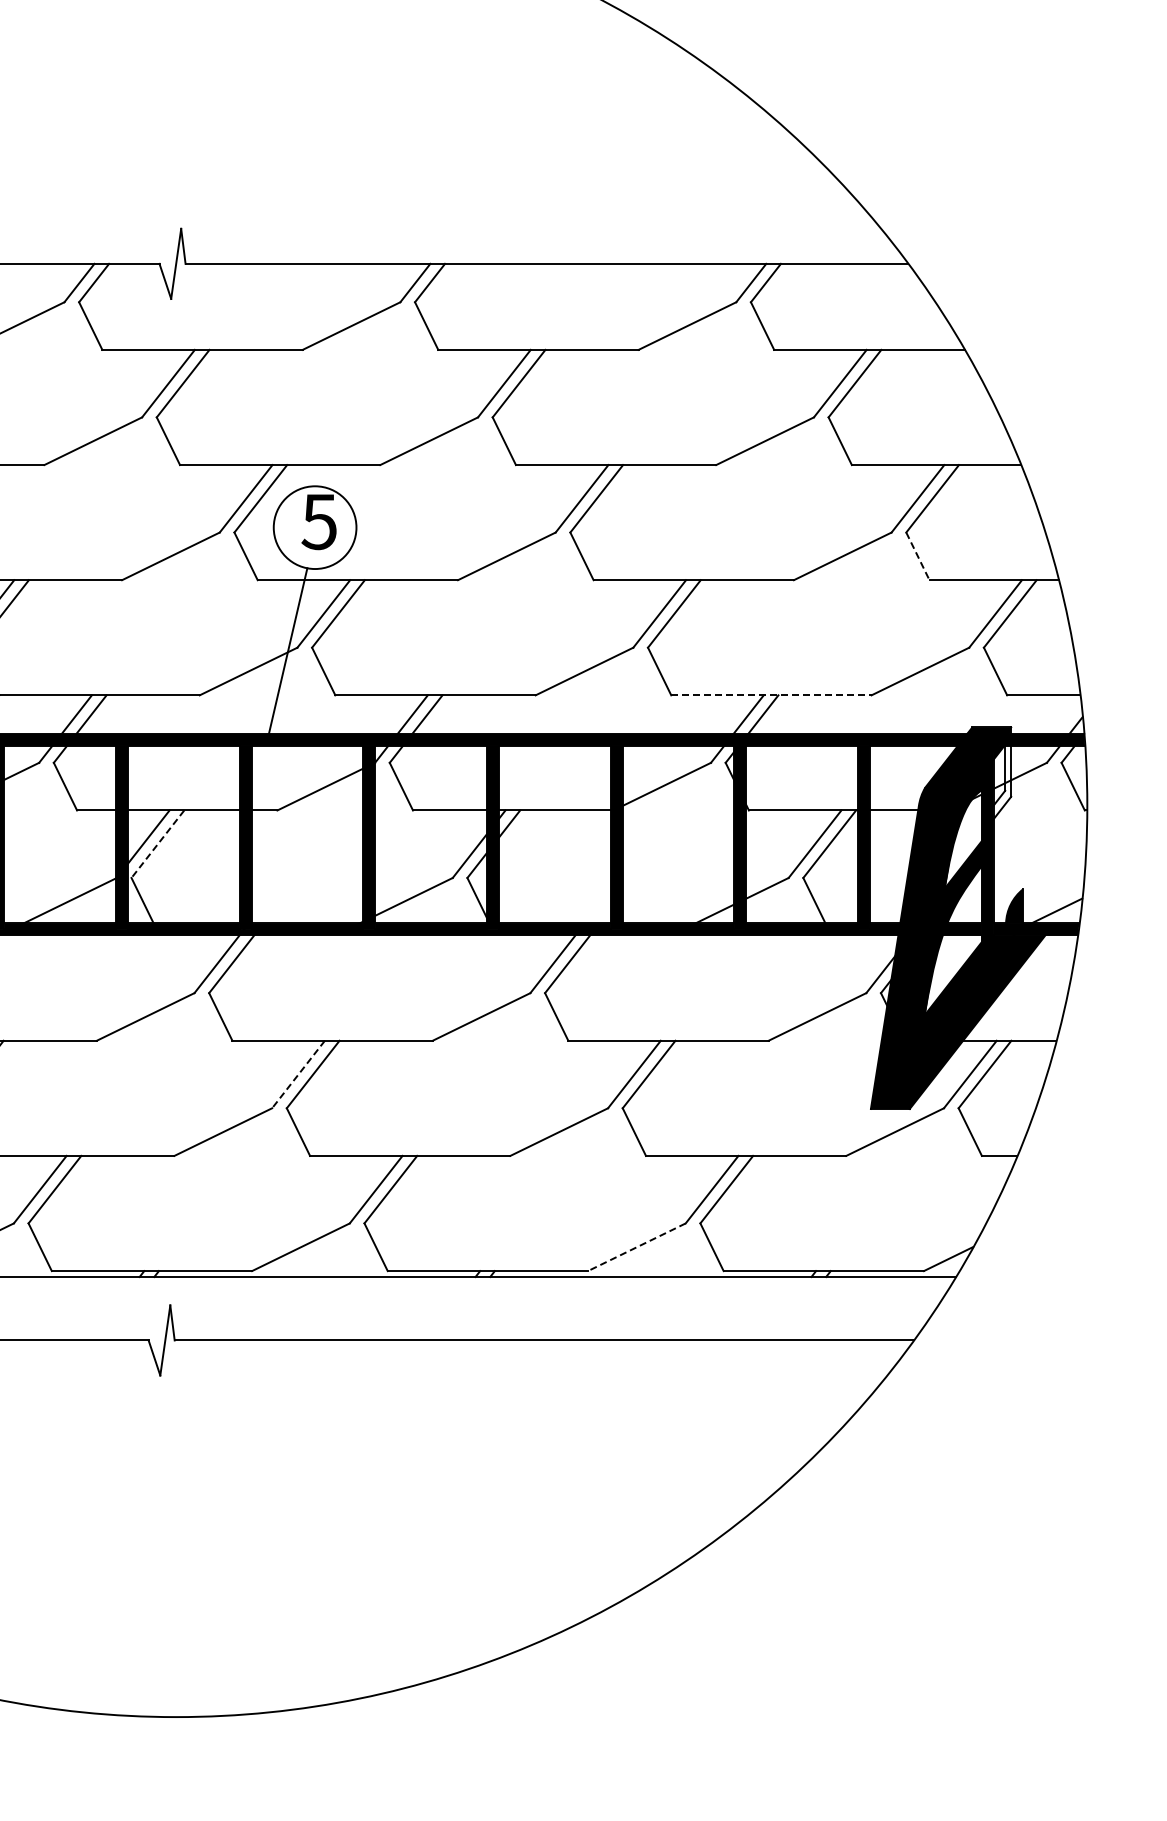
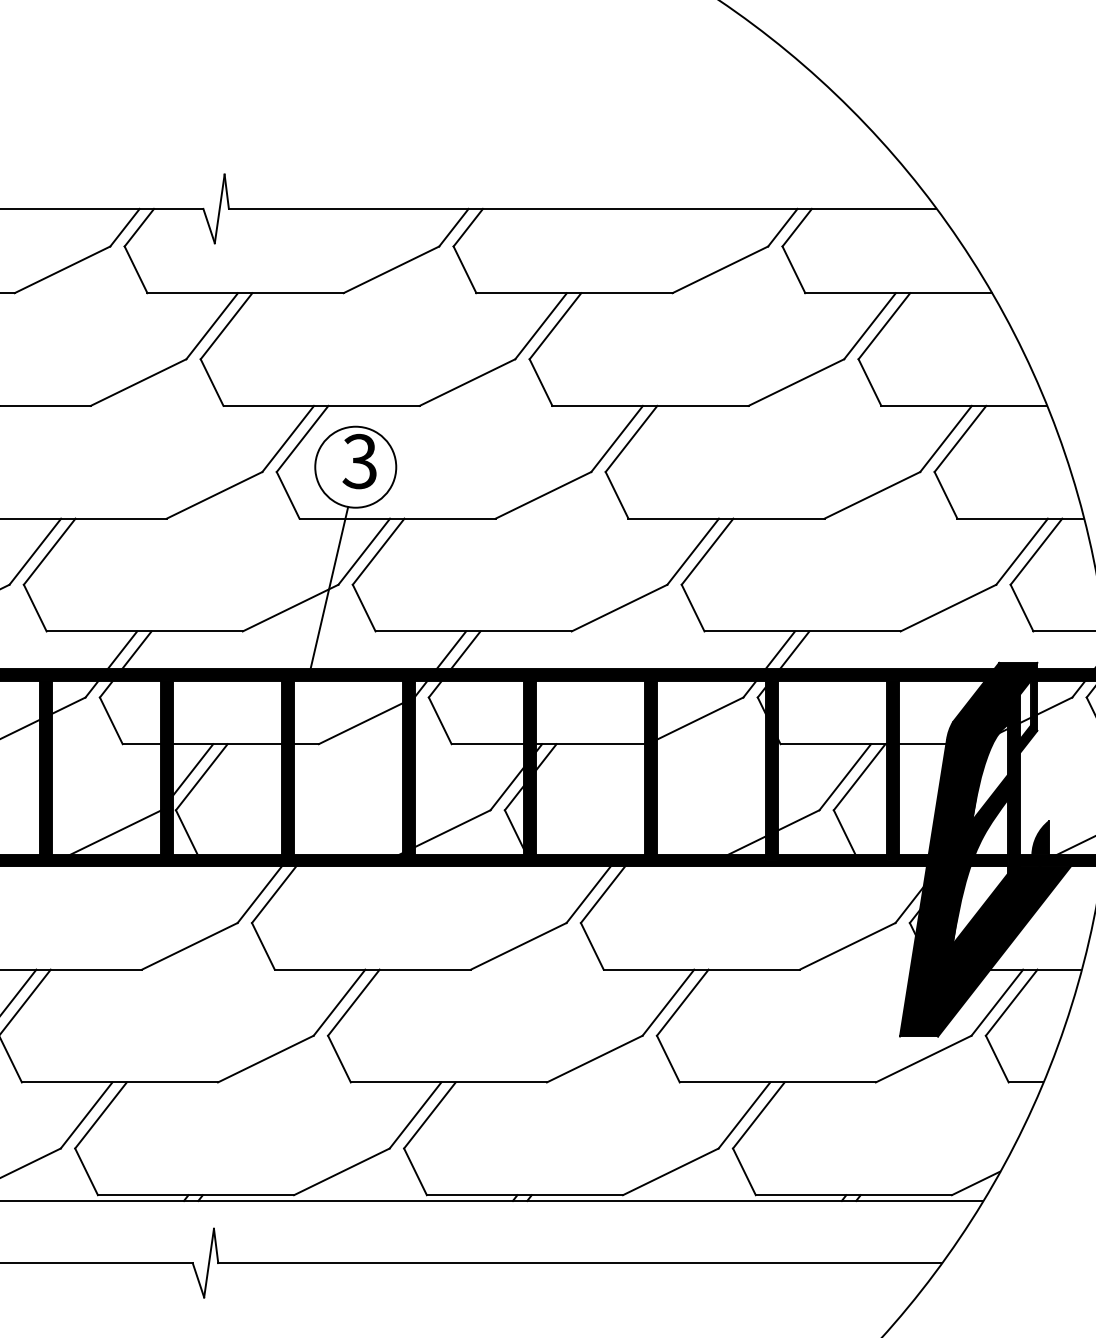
text: (318, 521) -> (359, 461), 5 -> 3
line: (917, 556) -> (945, 495), dashed -> solid
line: (771, 695) -> (802, 631), dashed -> solid
fill: (1002, 782) -> (1028, 716), added
line: (157, 844) -> (201, 777), dashed -> solid
line: (298, 1074) -> (339, 1002), dashed -> solid
line: (636, 1247) -> (670, 1172), dashed -> solid

